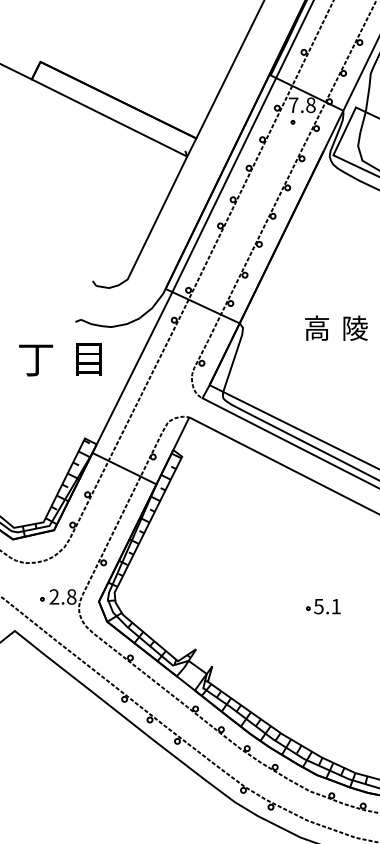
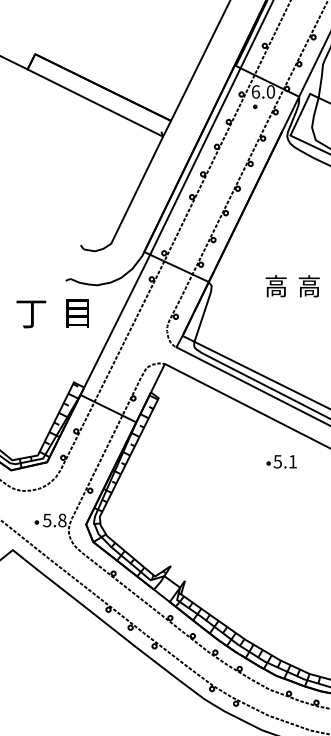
text: (302, 105) -> (263, 92), 7.8 -> 6.0
text: (355, 327) -> (309, 285), 陵 -> 高
text: (54, 596) -> (47, 520), 2.8 -> 5.8
part: (323, 606) -> (281, 461), moved

